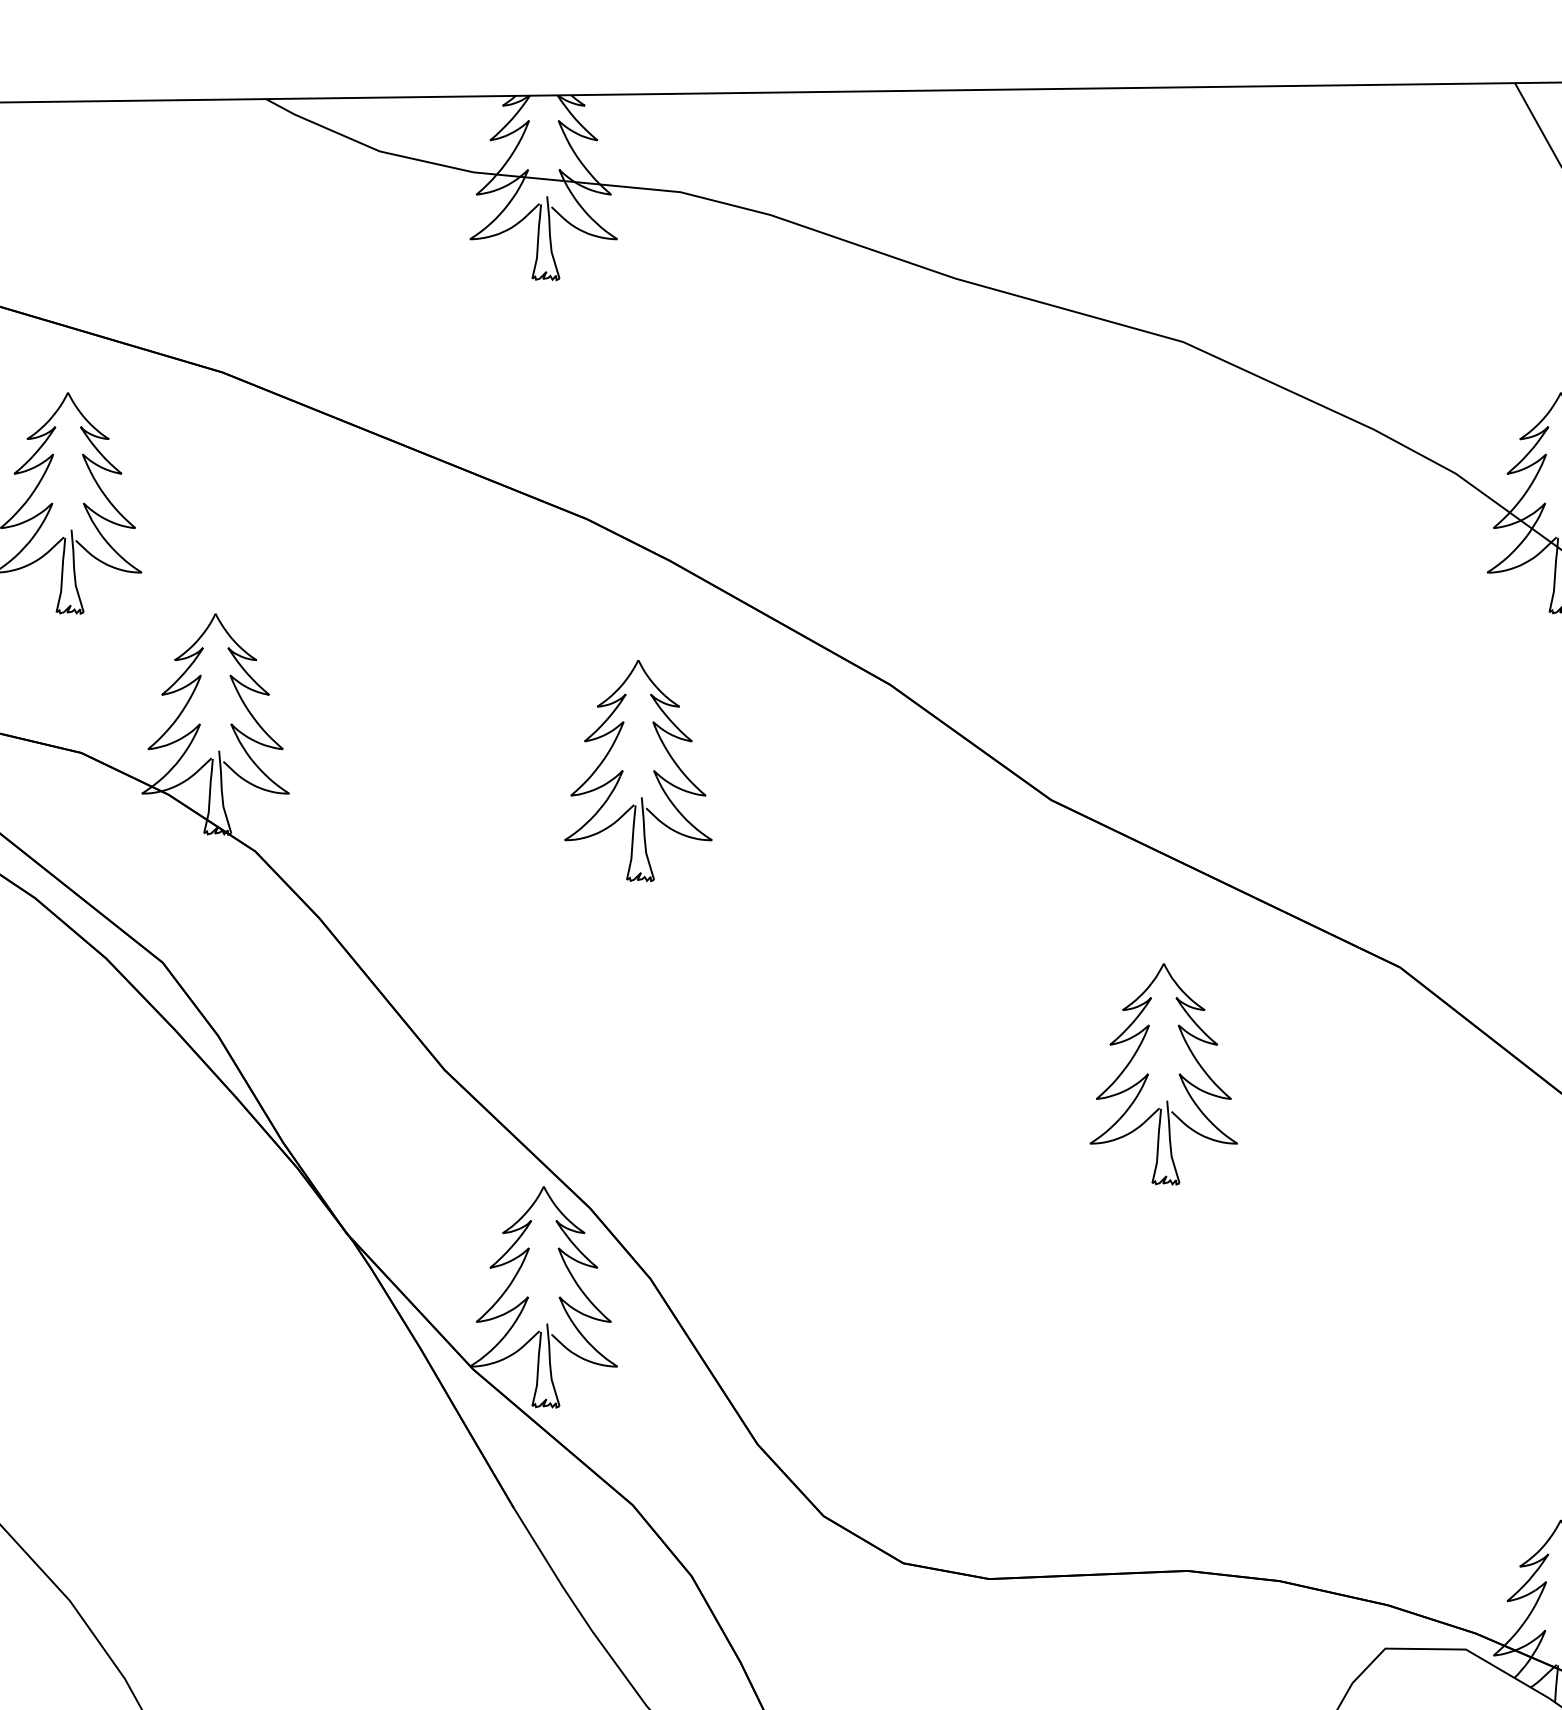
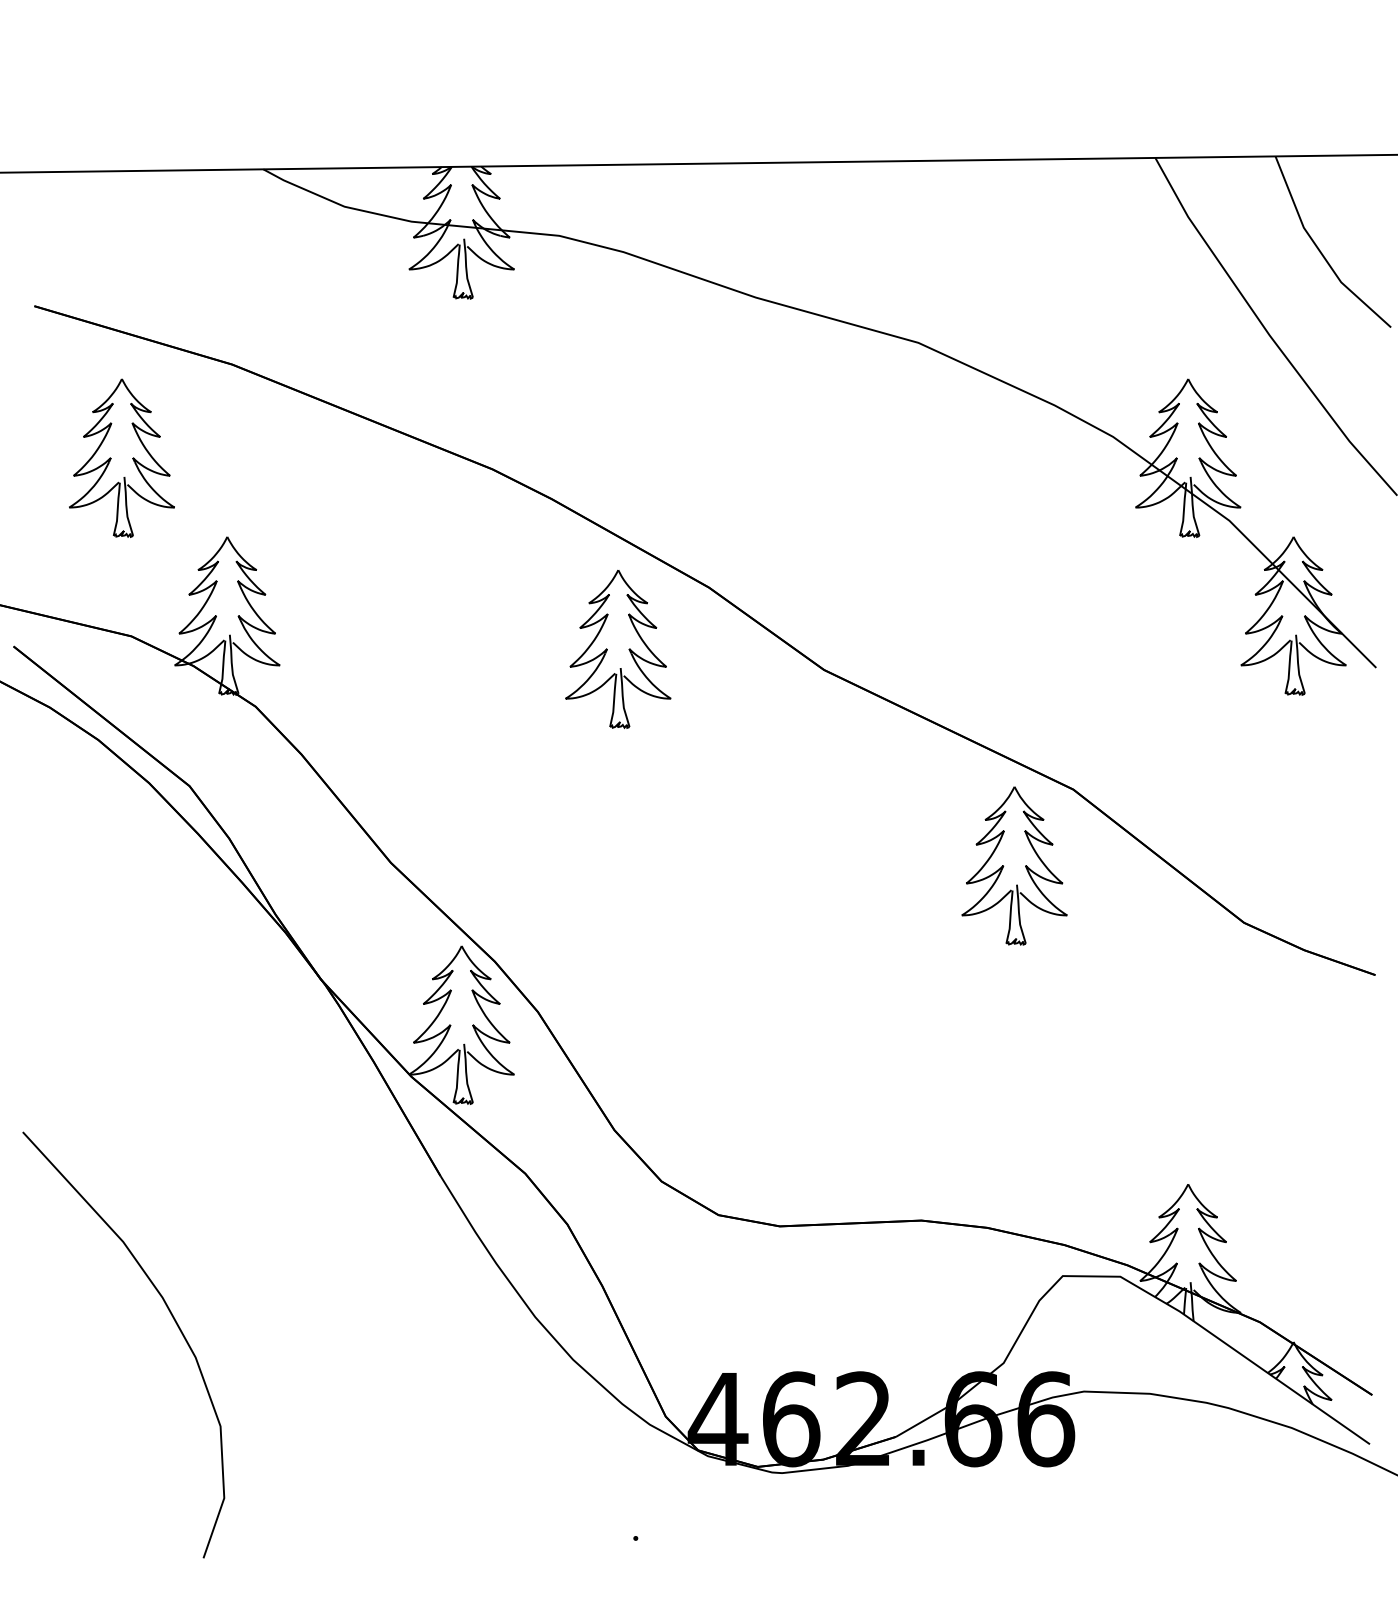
part: (638, 771) -> (618, 649), moved
part: (1163, 1073) -> (1014, 865), moved

